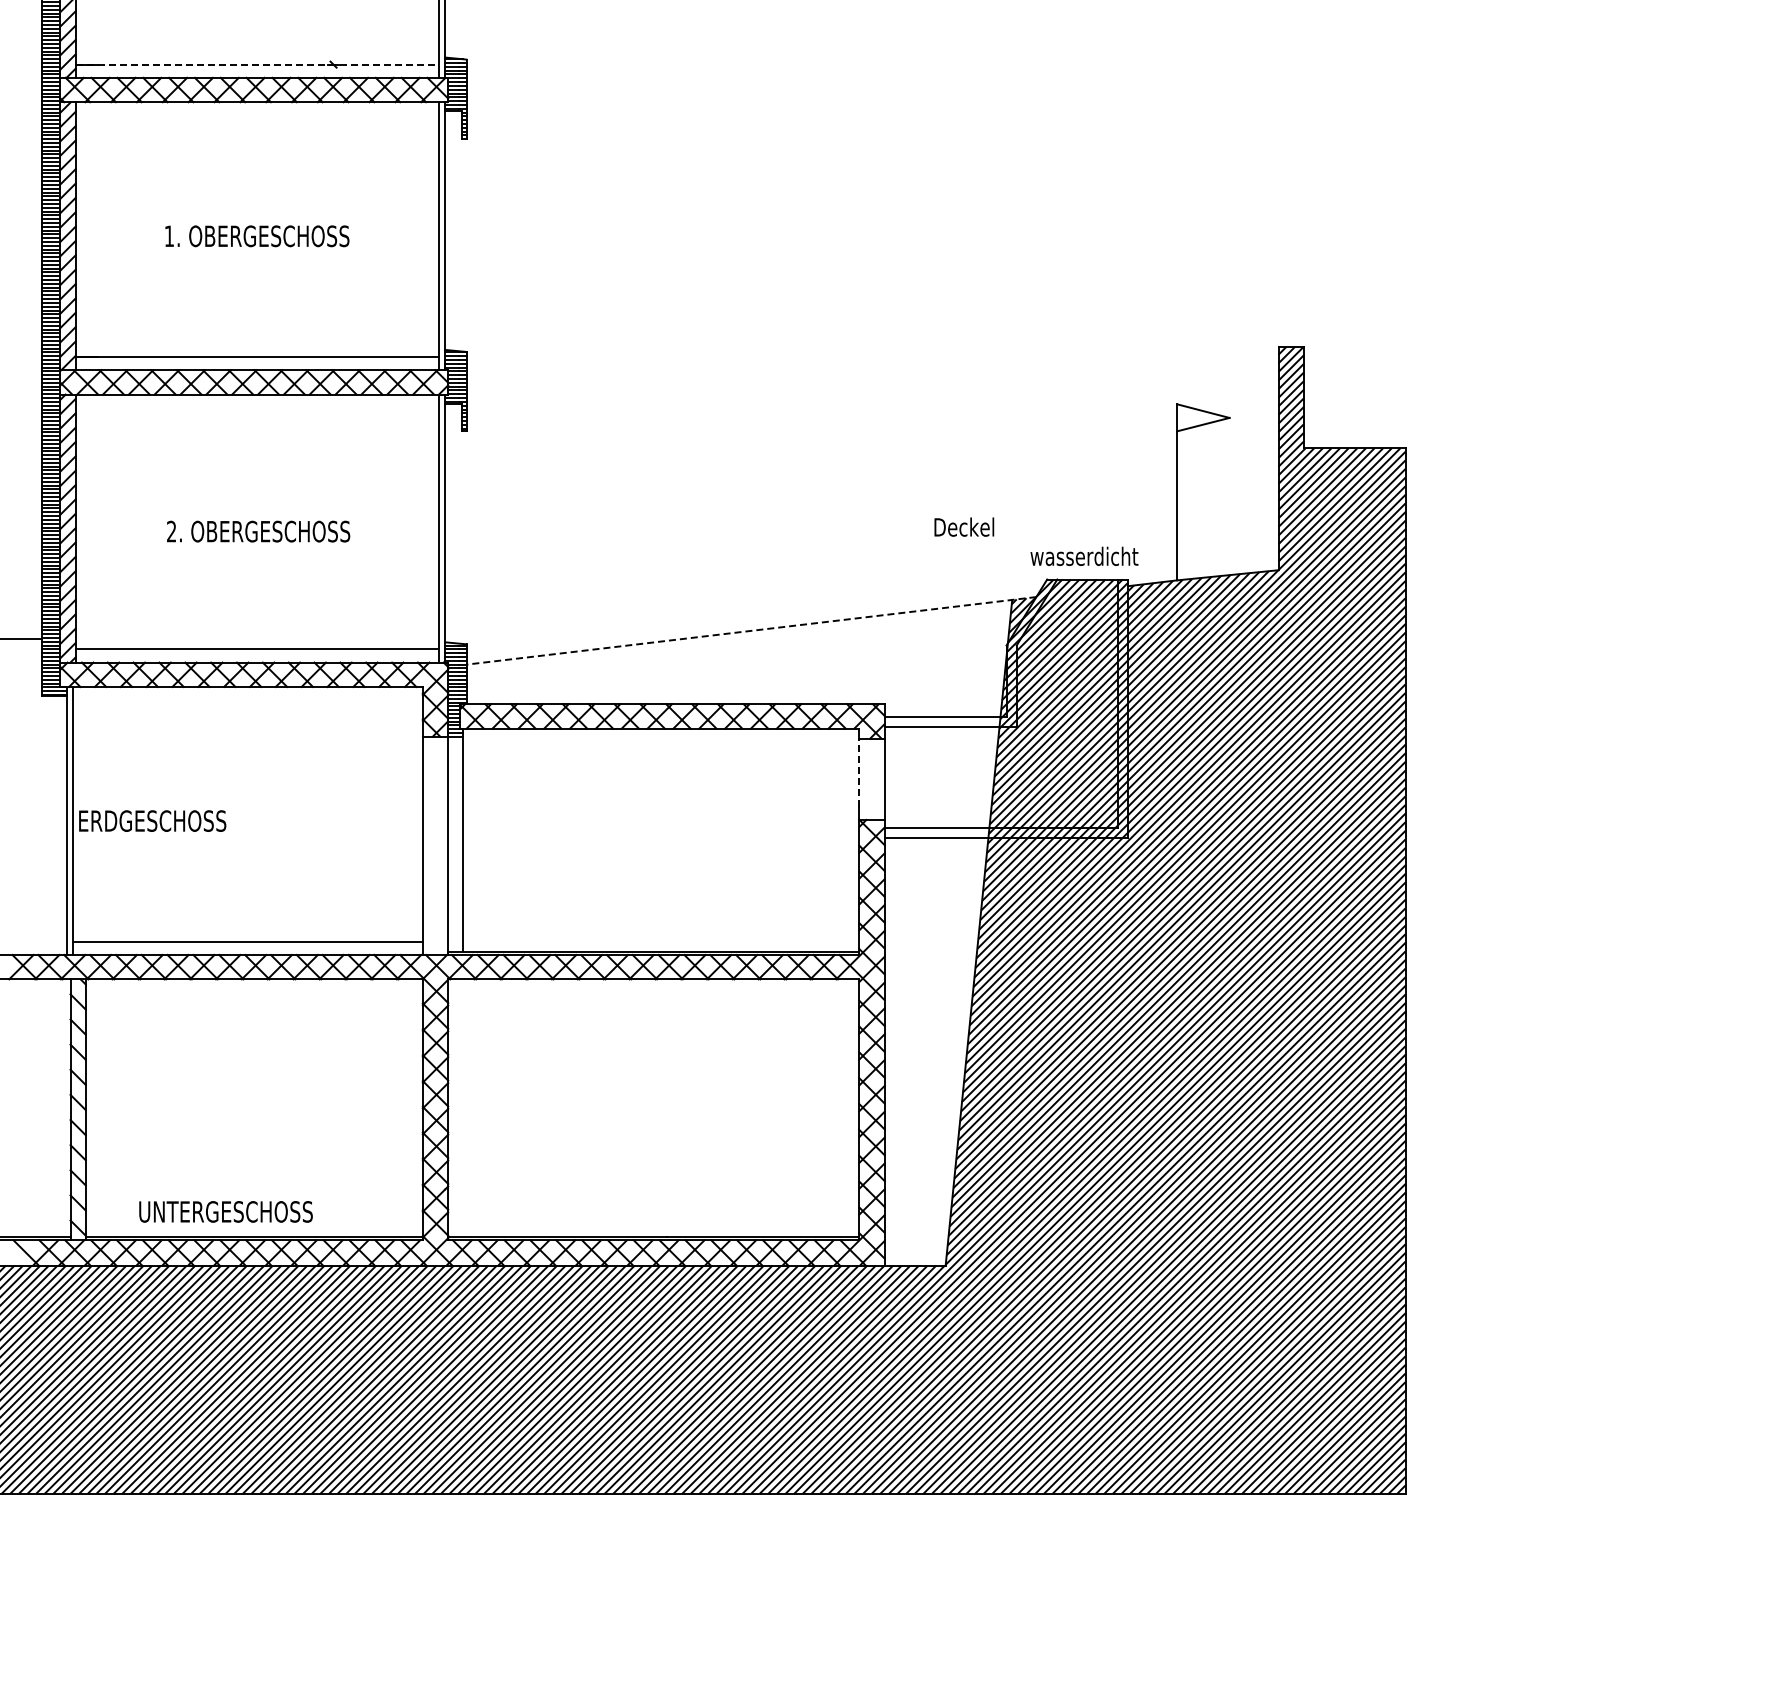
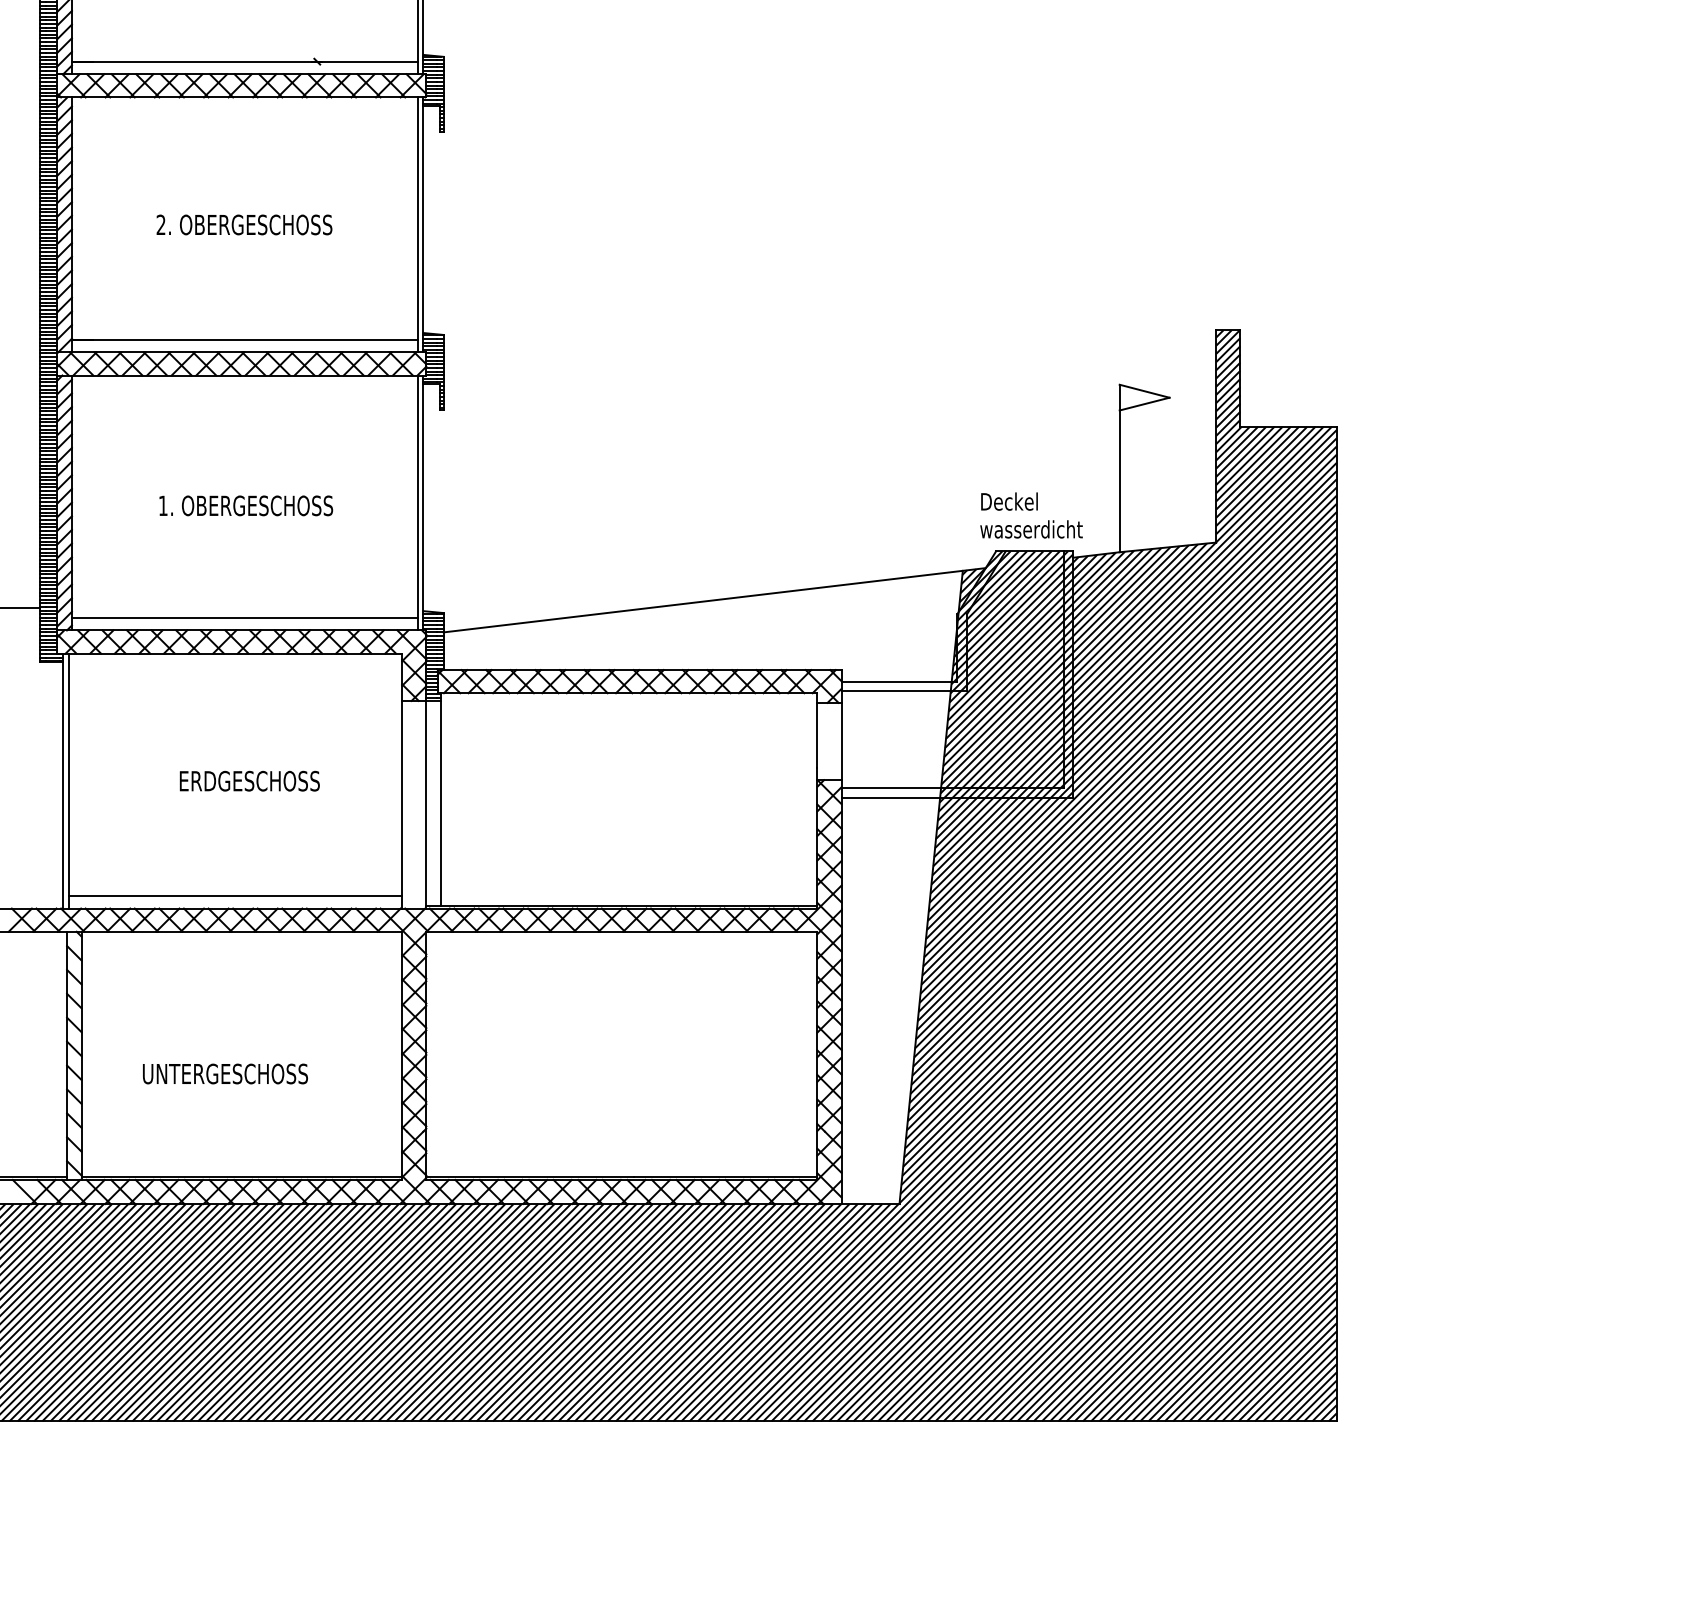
line: (257, 64) -> (244, 61), dashed -> solid
text: (168, 235) -> (160, 224), 1. -> 2.
text: (964, 526) -> (1009, 500), moved
text: (171, 531) -> (163, 505), 2. -> 1.
line: (751, 630) -> (714, 599), dashed -> solid
line: (859, 772) -> (817, 734), dashed -> solid
text: (152, 820) -> (249, 780), moved
text: (225, 1211) -> (224, 1073), moved

